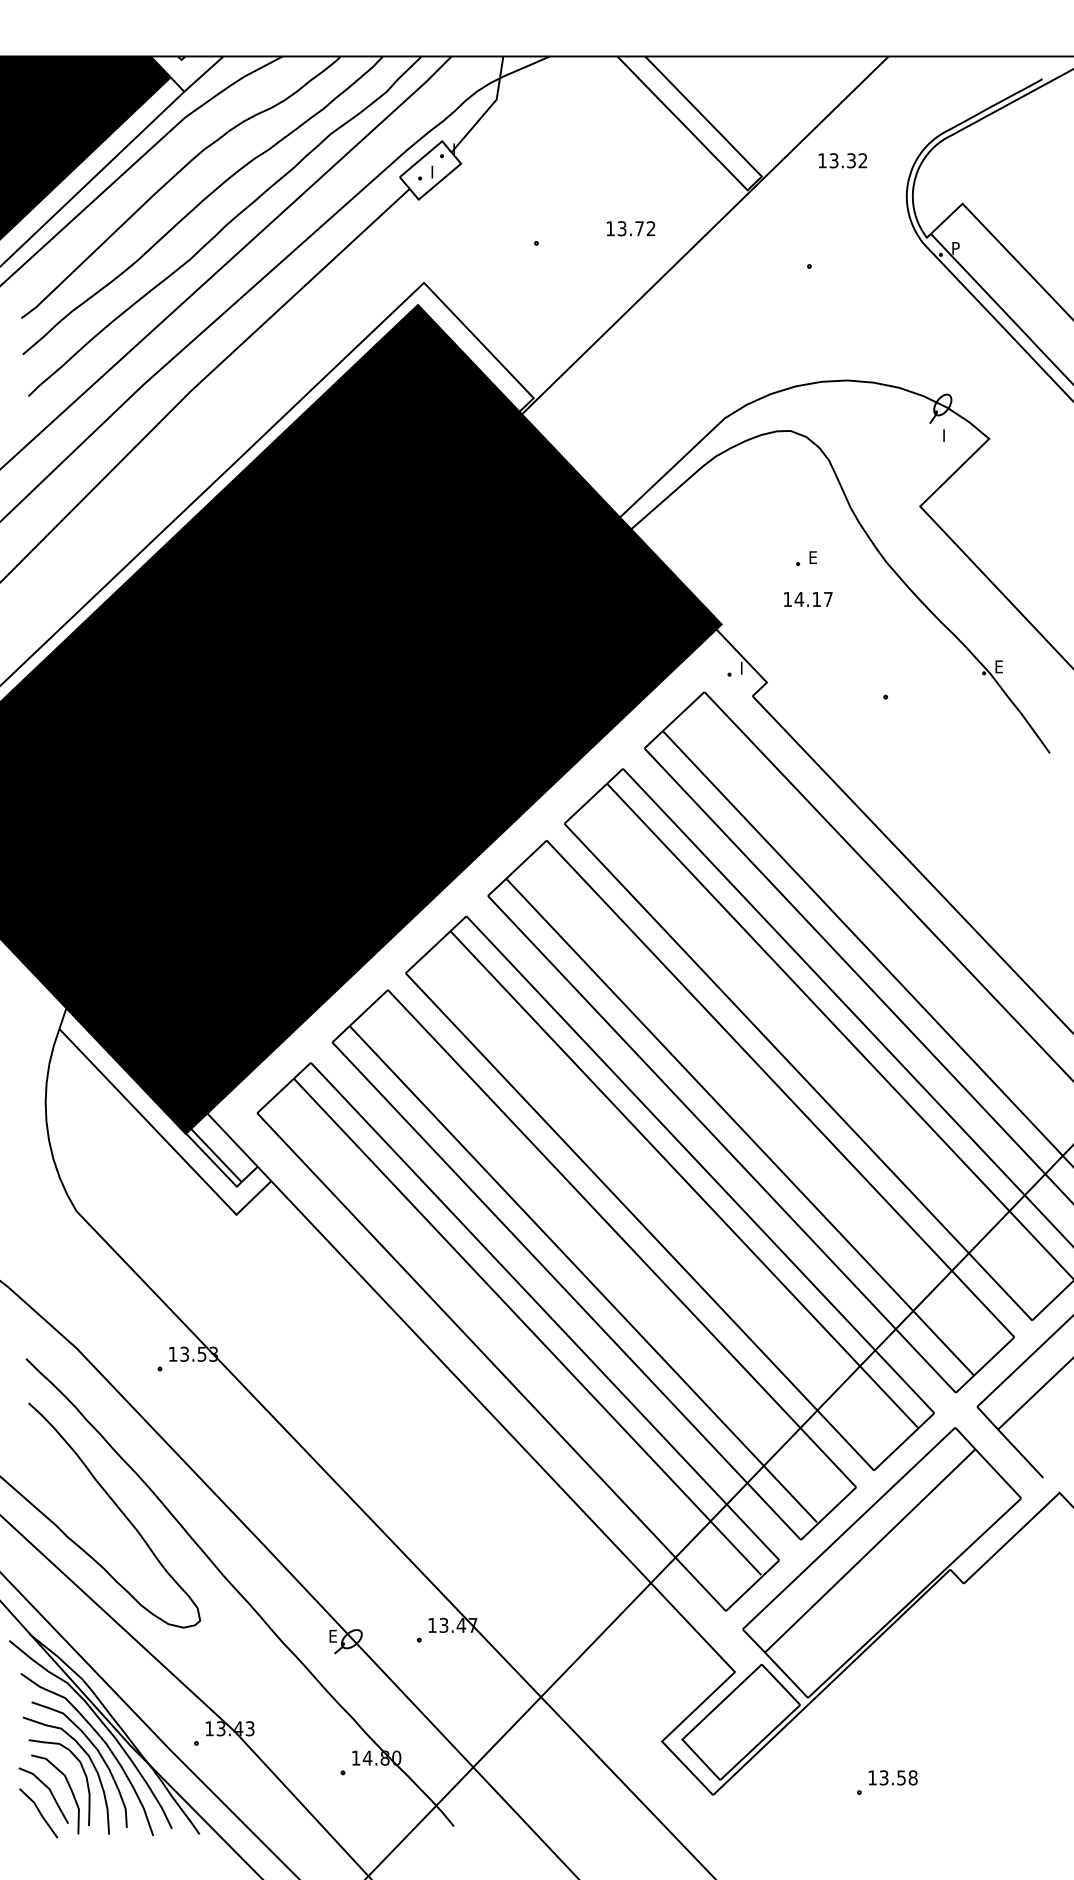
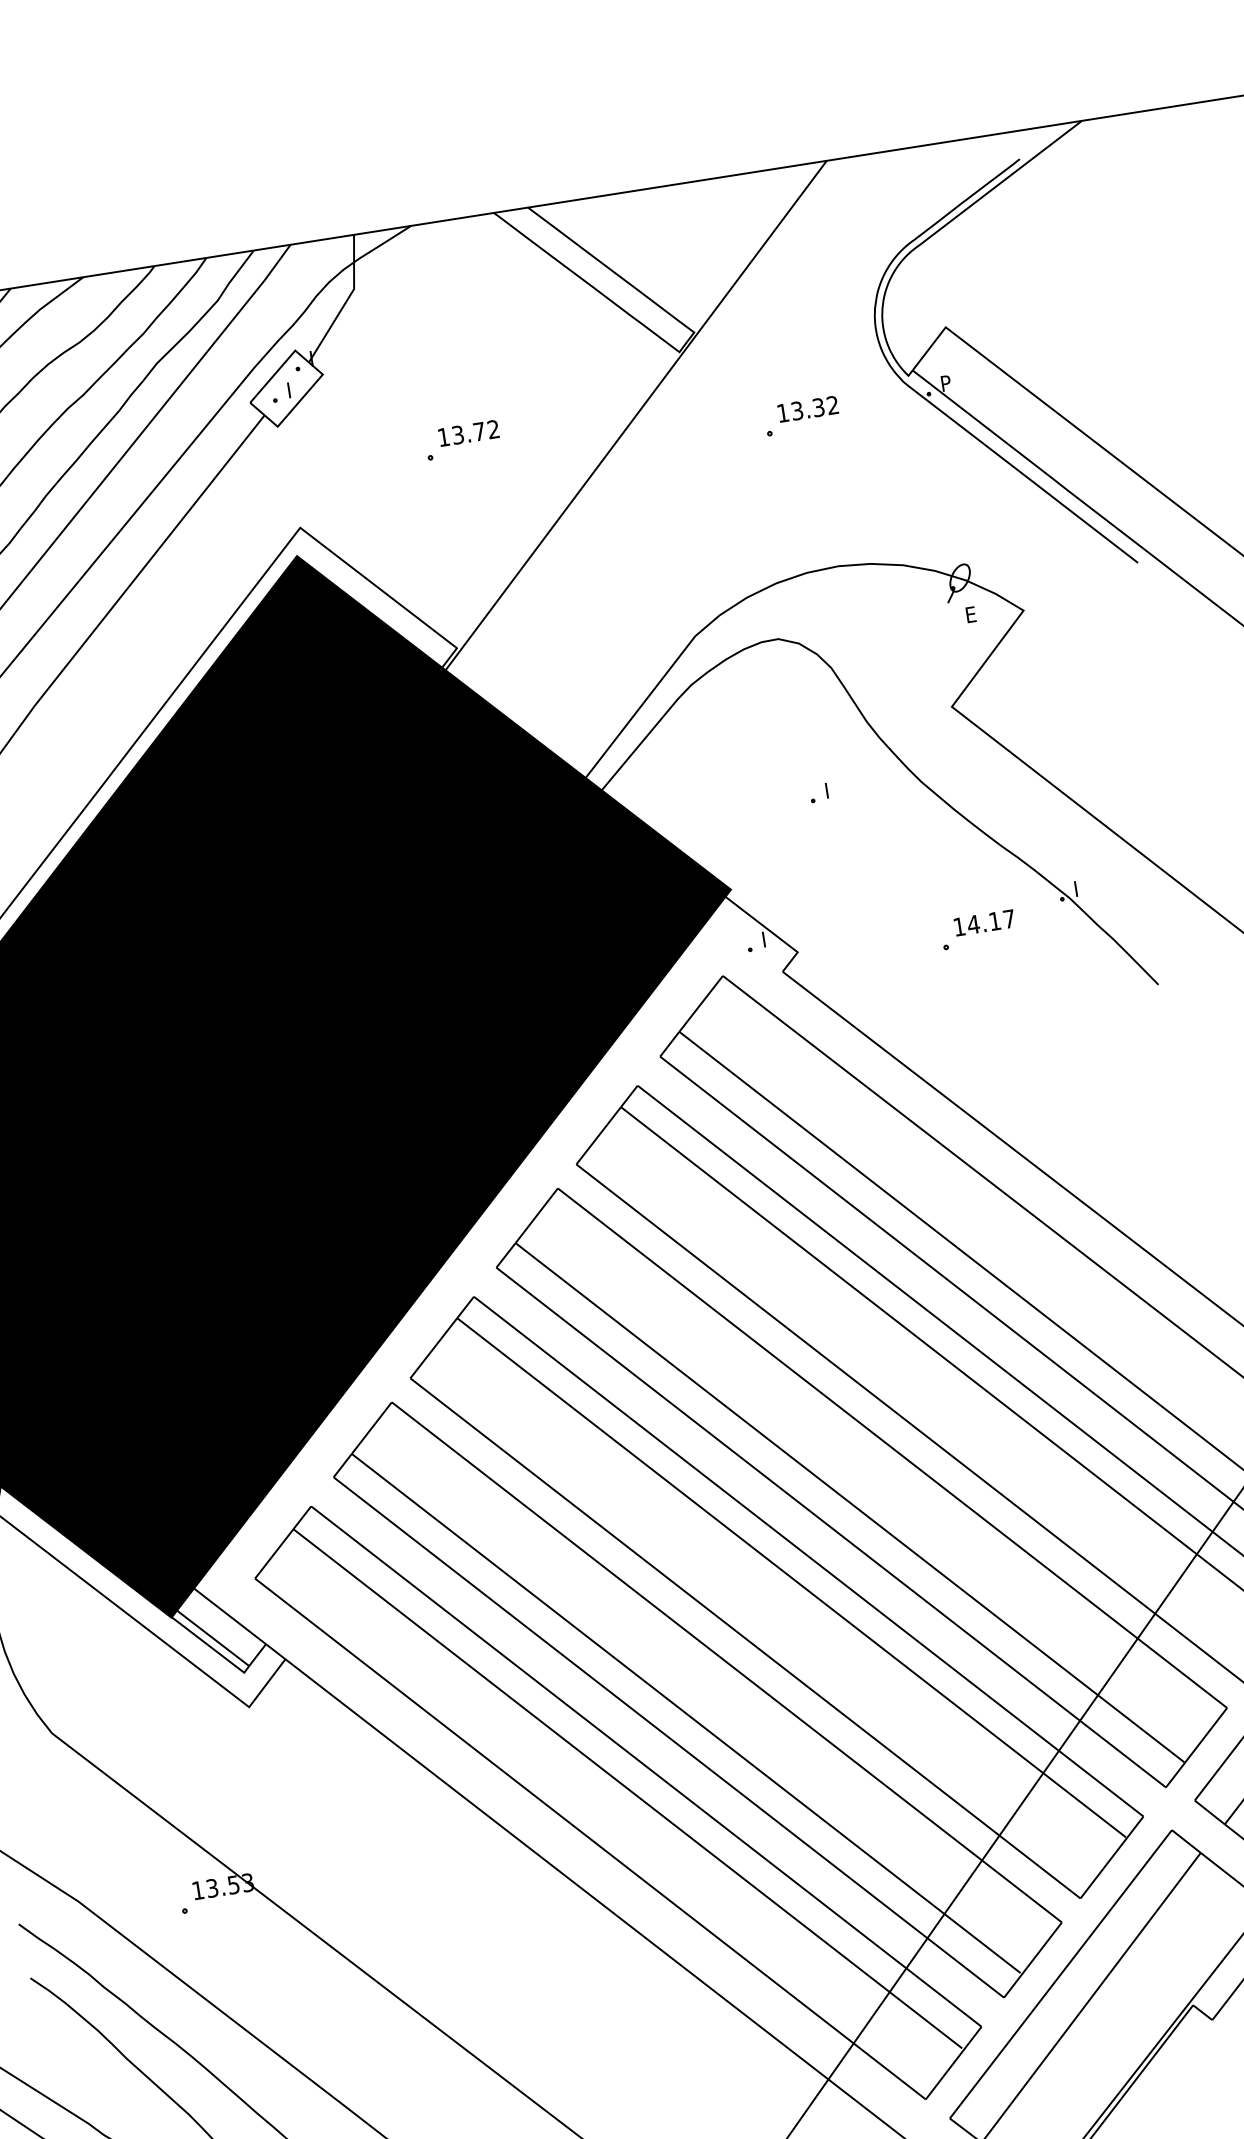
text: (842, 160) -> (807, 408), moved
text: (630, 228) -> (468, 433), moved
text: (947, 435) -> (971, 614), I -> E
text: (813, 557) -> (830, 789), E -> I
text: (808, 599) -> (984, 922), moved
text: (999, 666) -> (1079, 887), E -> I

